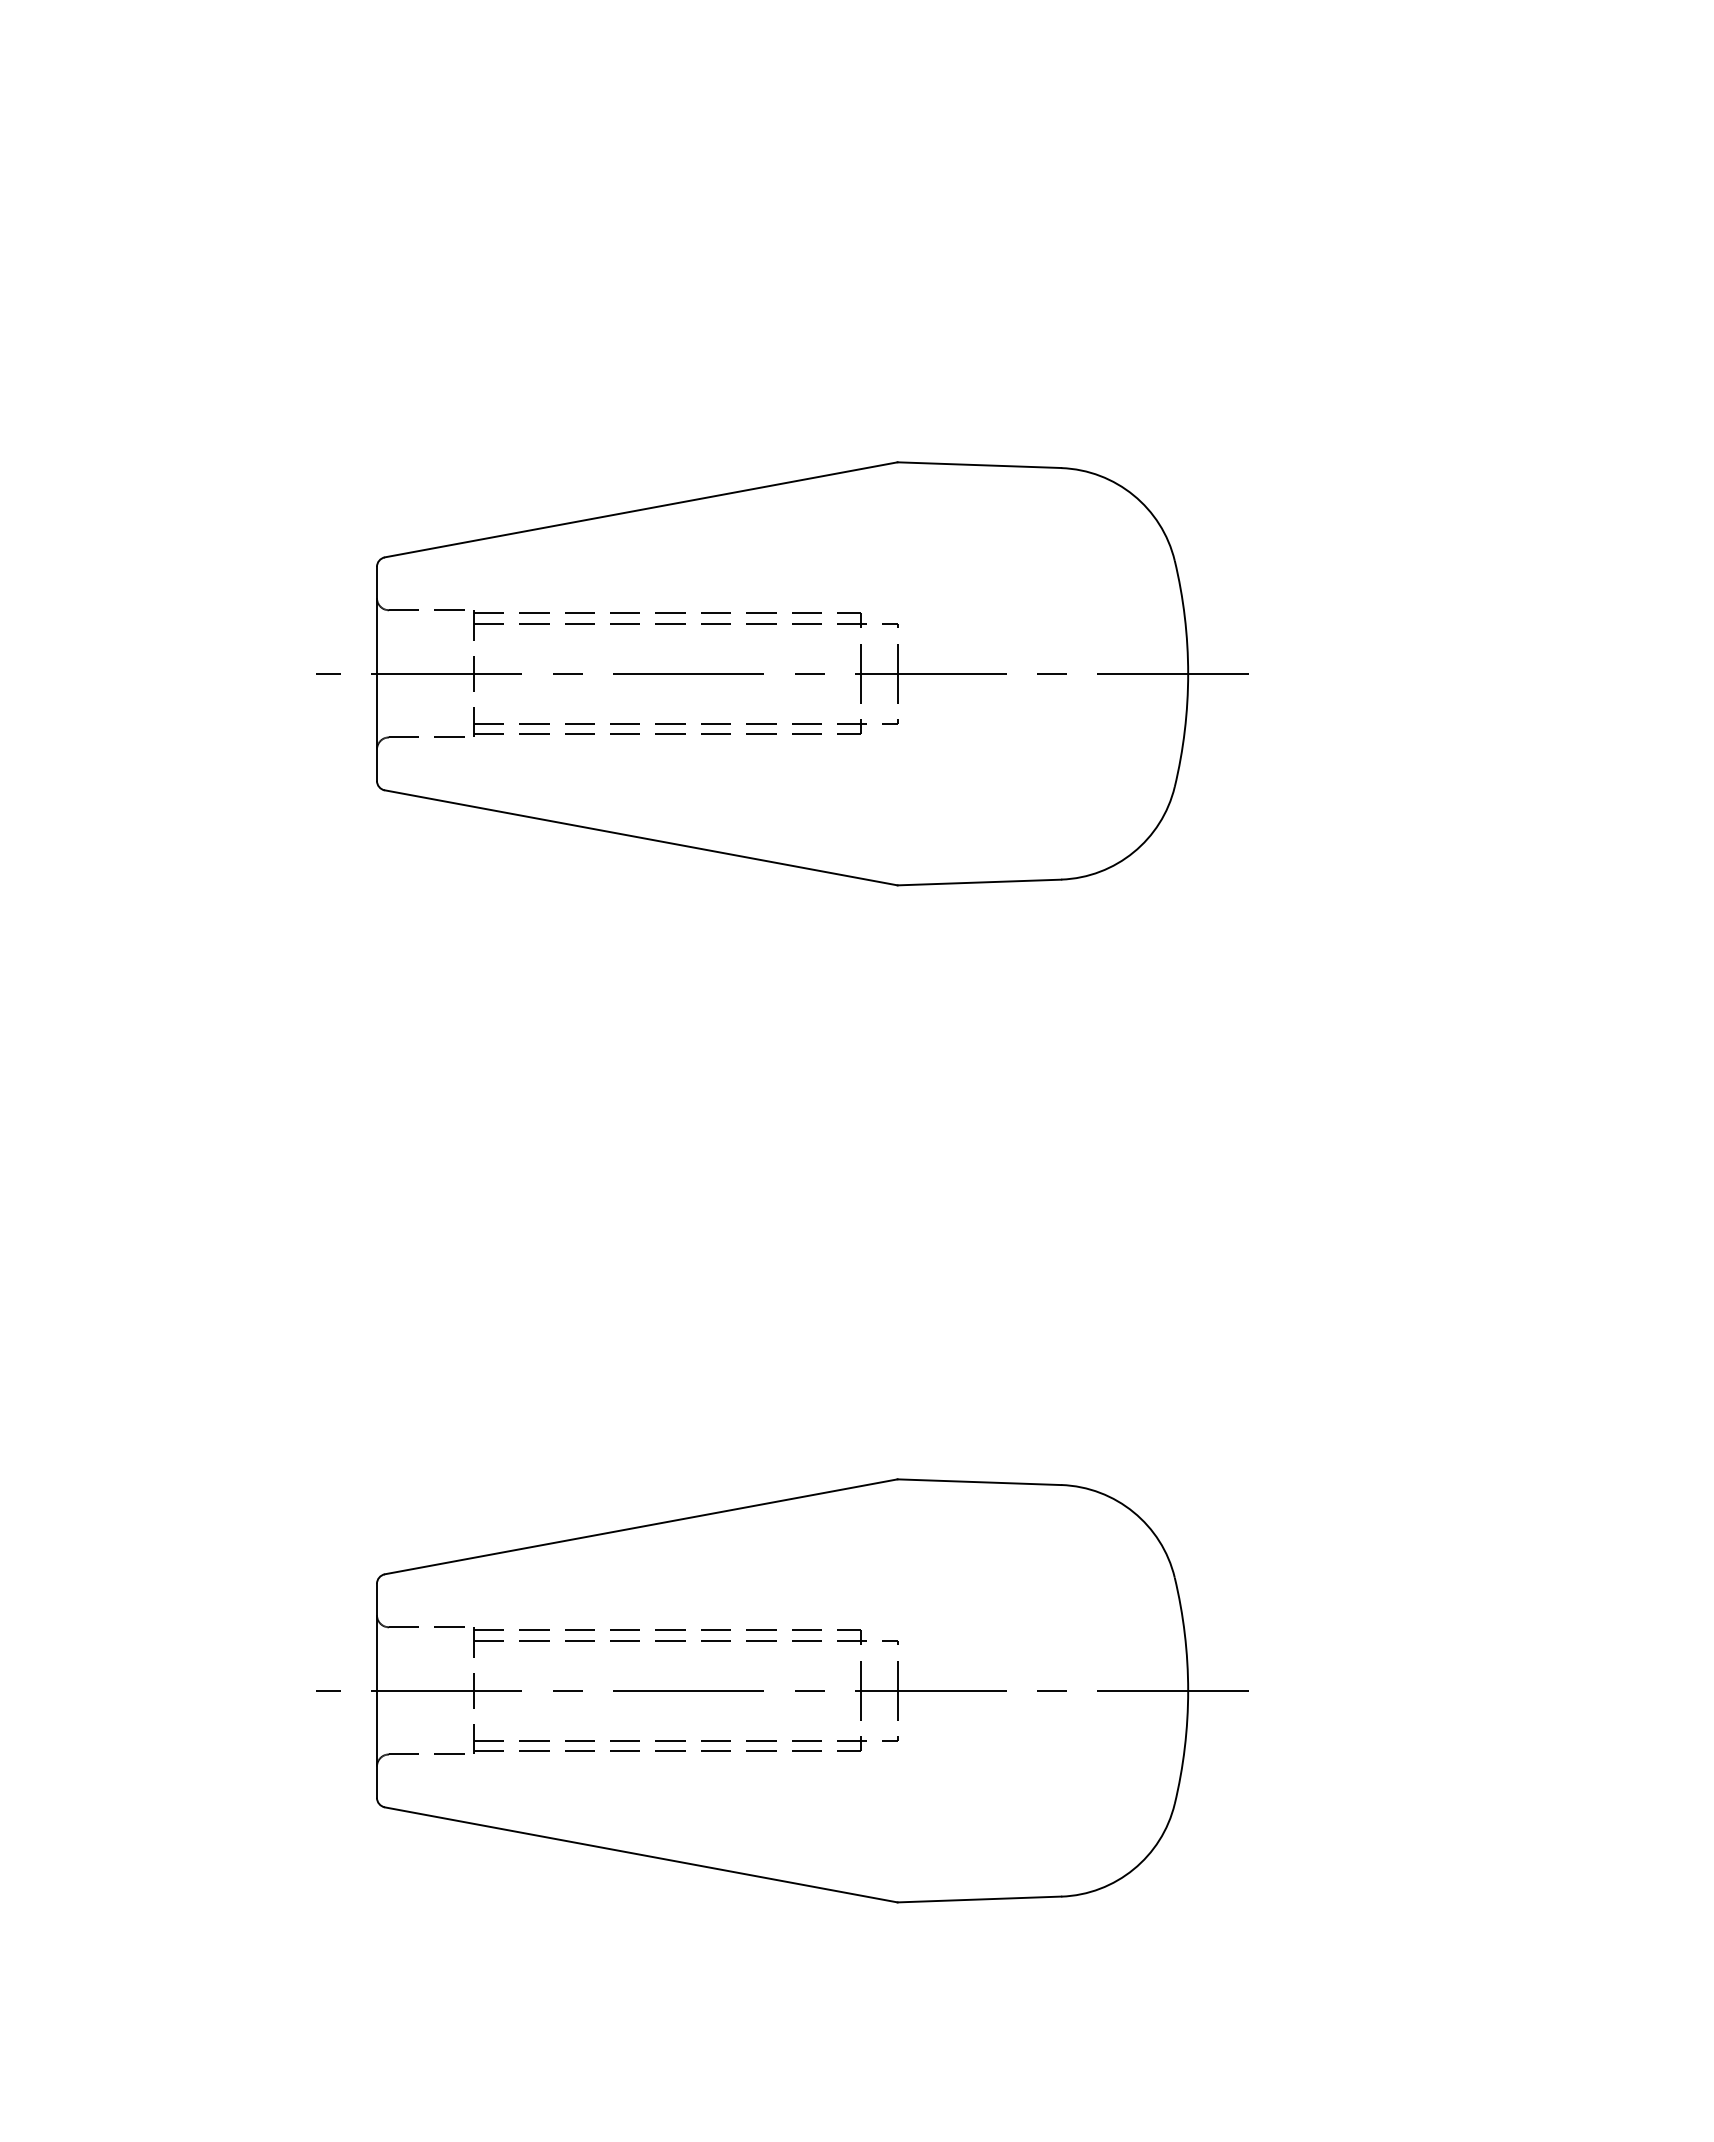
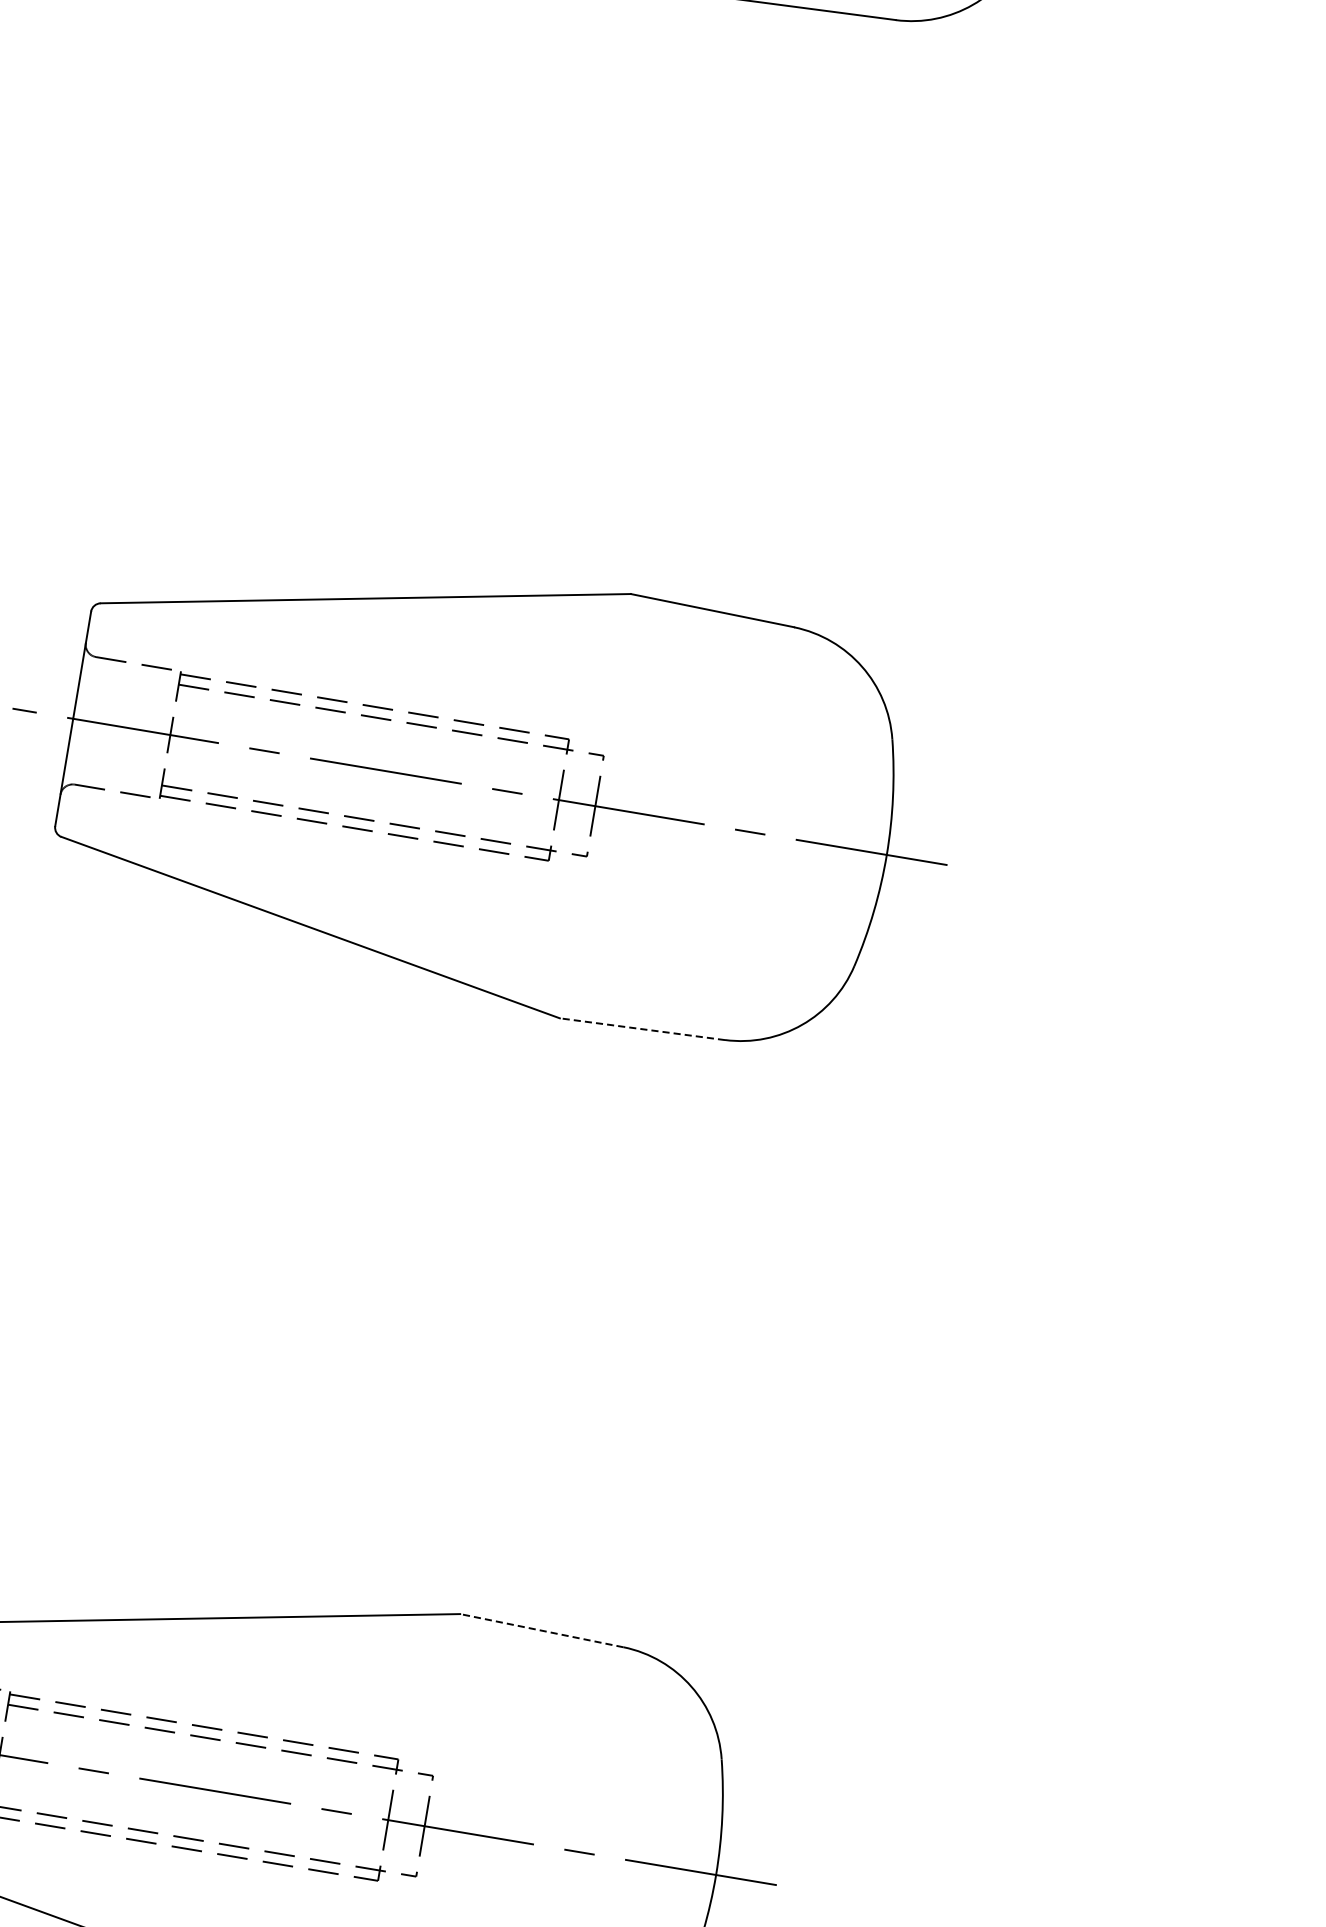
line: (979, 882) -> (642, 1029), solid -> dashed
line: (979, 1482) -> (541, 1630), solid -> dashed

